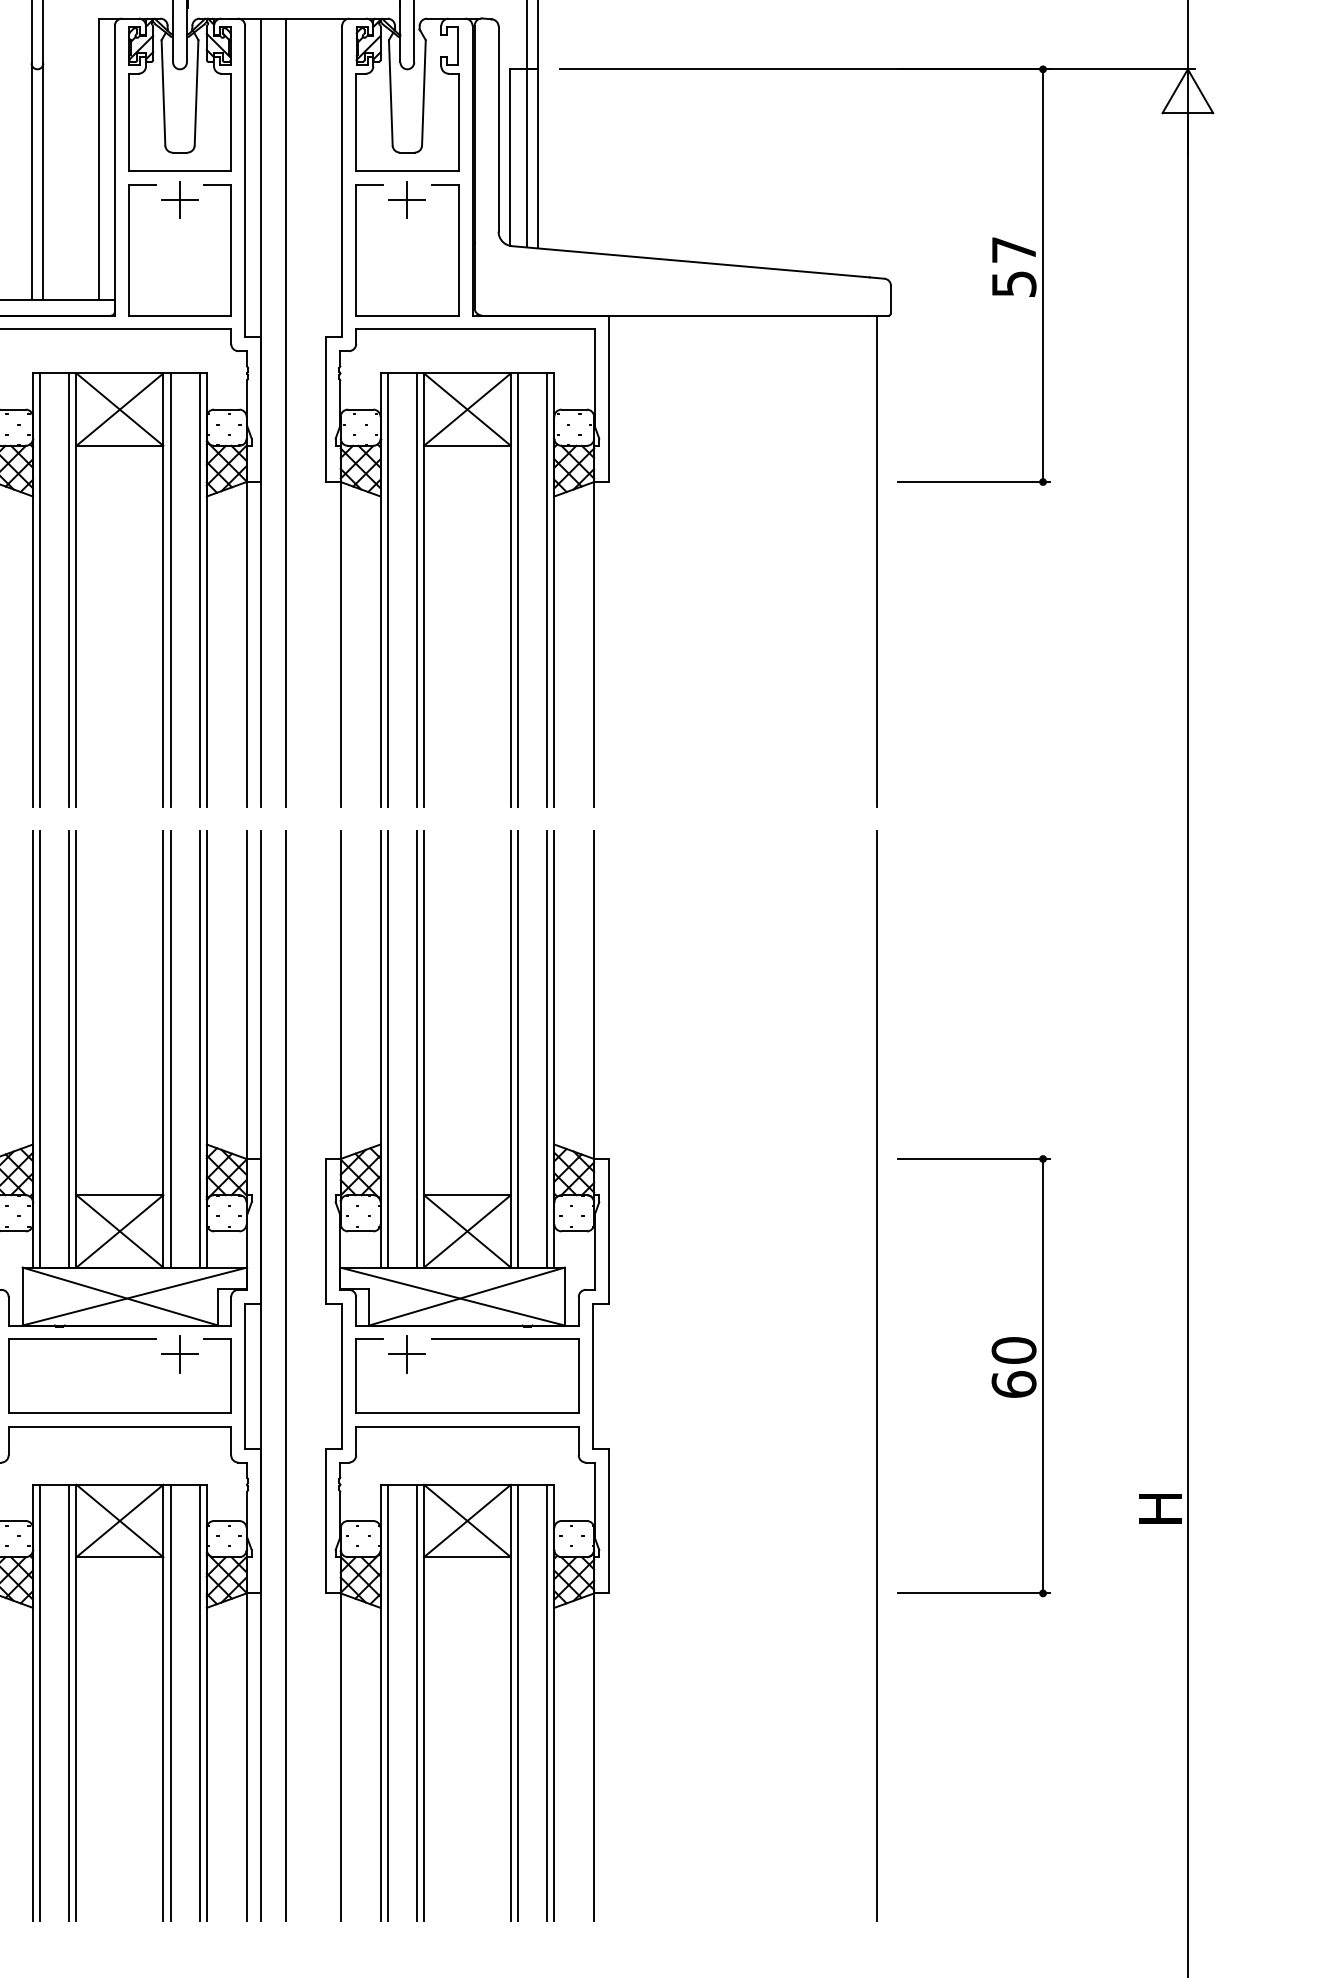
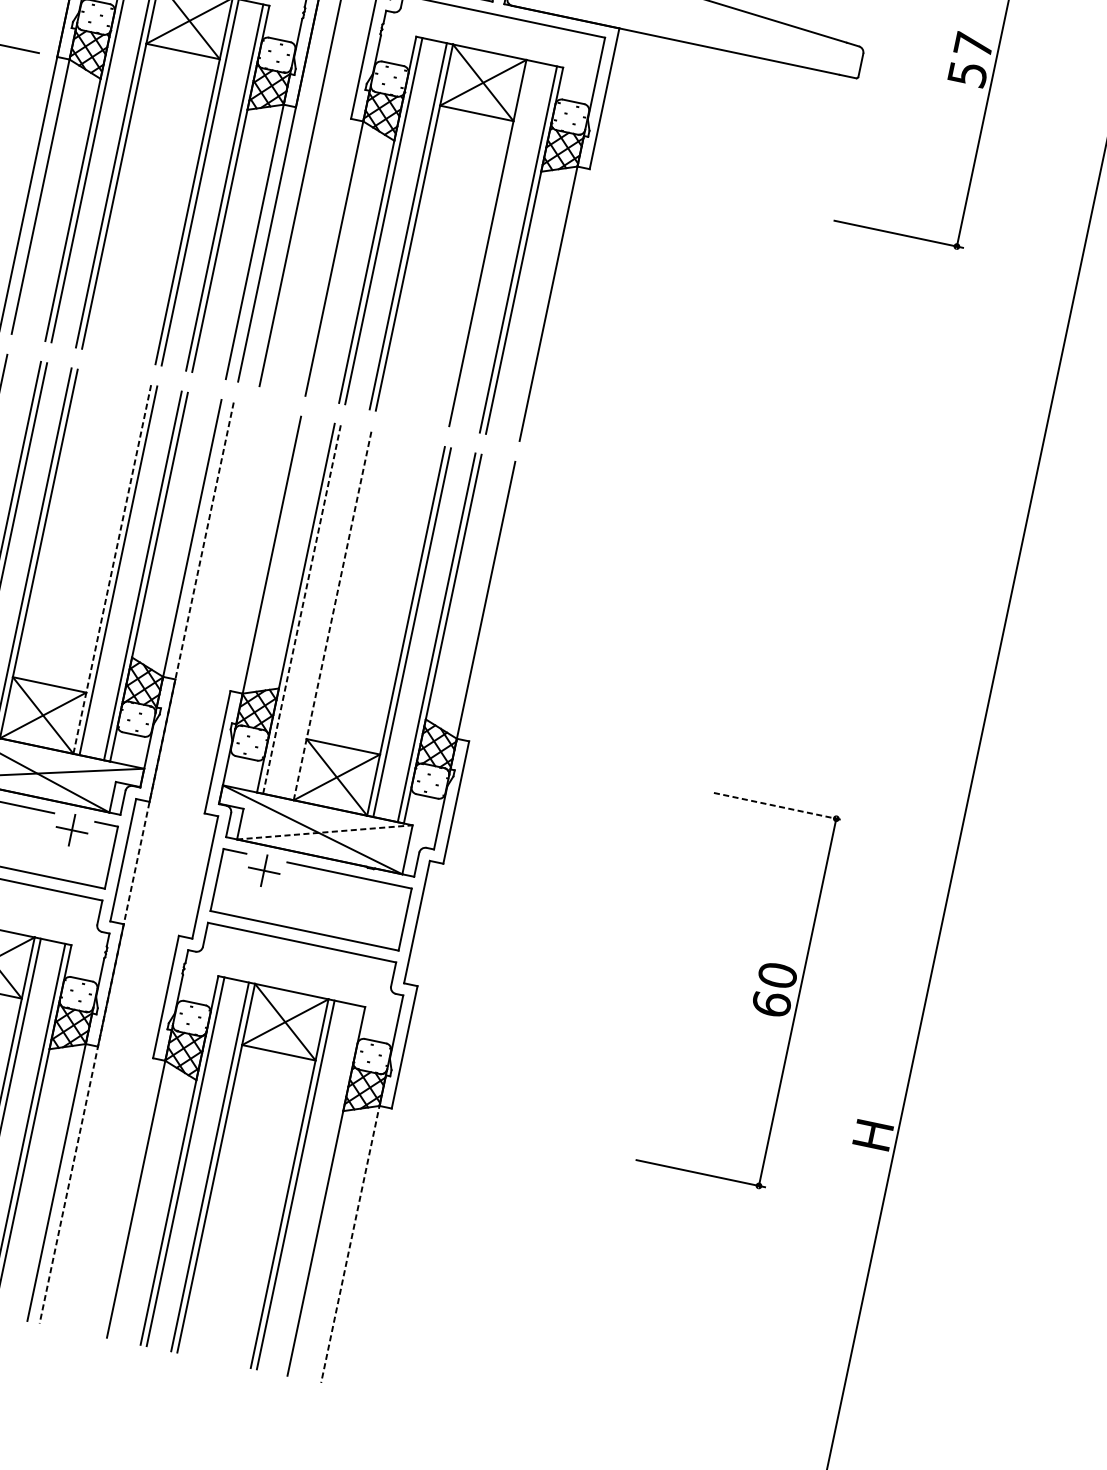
line: (876, 560) -> (802, 283), removed
line: (518, 589) -> (494, 243), removed
line: (387, 1048) -> (301, 608), solid -> dashed
line: (424, 1048) -> (333, 615), solid -> dashed
line: (163, 1049) -> (112, 569), solid -> dashed
line: (416, 1049) -> (326, 614), removed
line: (974, 1158) -> (778, 806), solid -> dashed
line: (466, 1296) -> (324, 832), solid -> dashed
line: (261, 1376) -> (136, 863), solid -> dashed
line: (286, 1376) -> (158, 867), removed
line: (876, 1376) -> (656, 972), removed
line: (547, 1702) -> (320, 1189), removed
line: (594, 1755) -> (350, 1243), solid -> dashed

